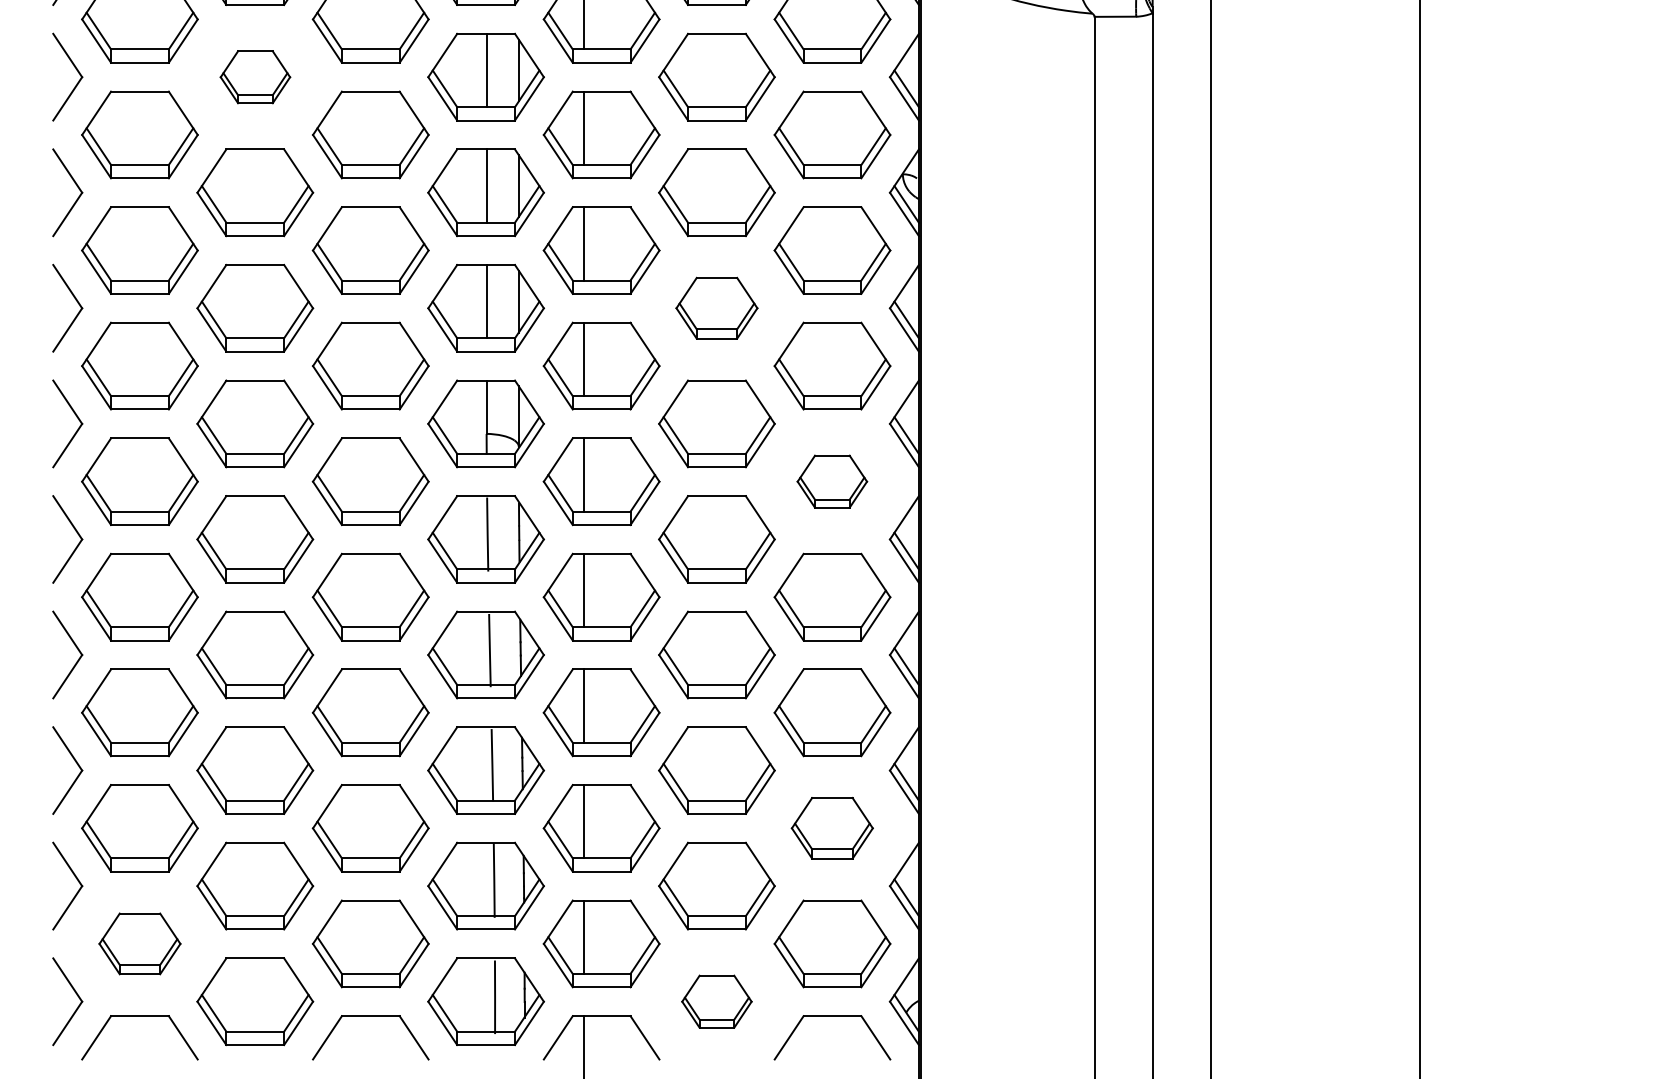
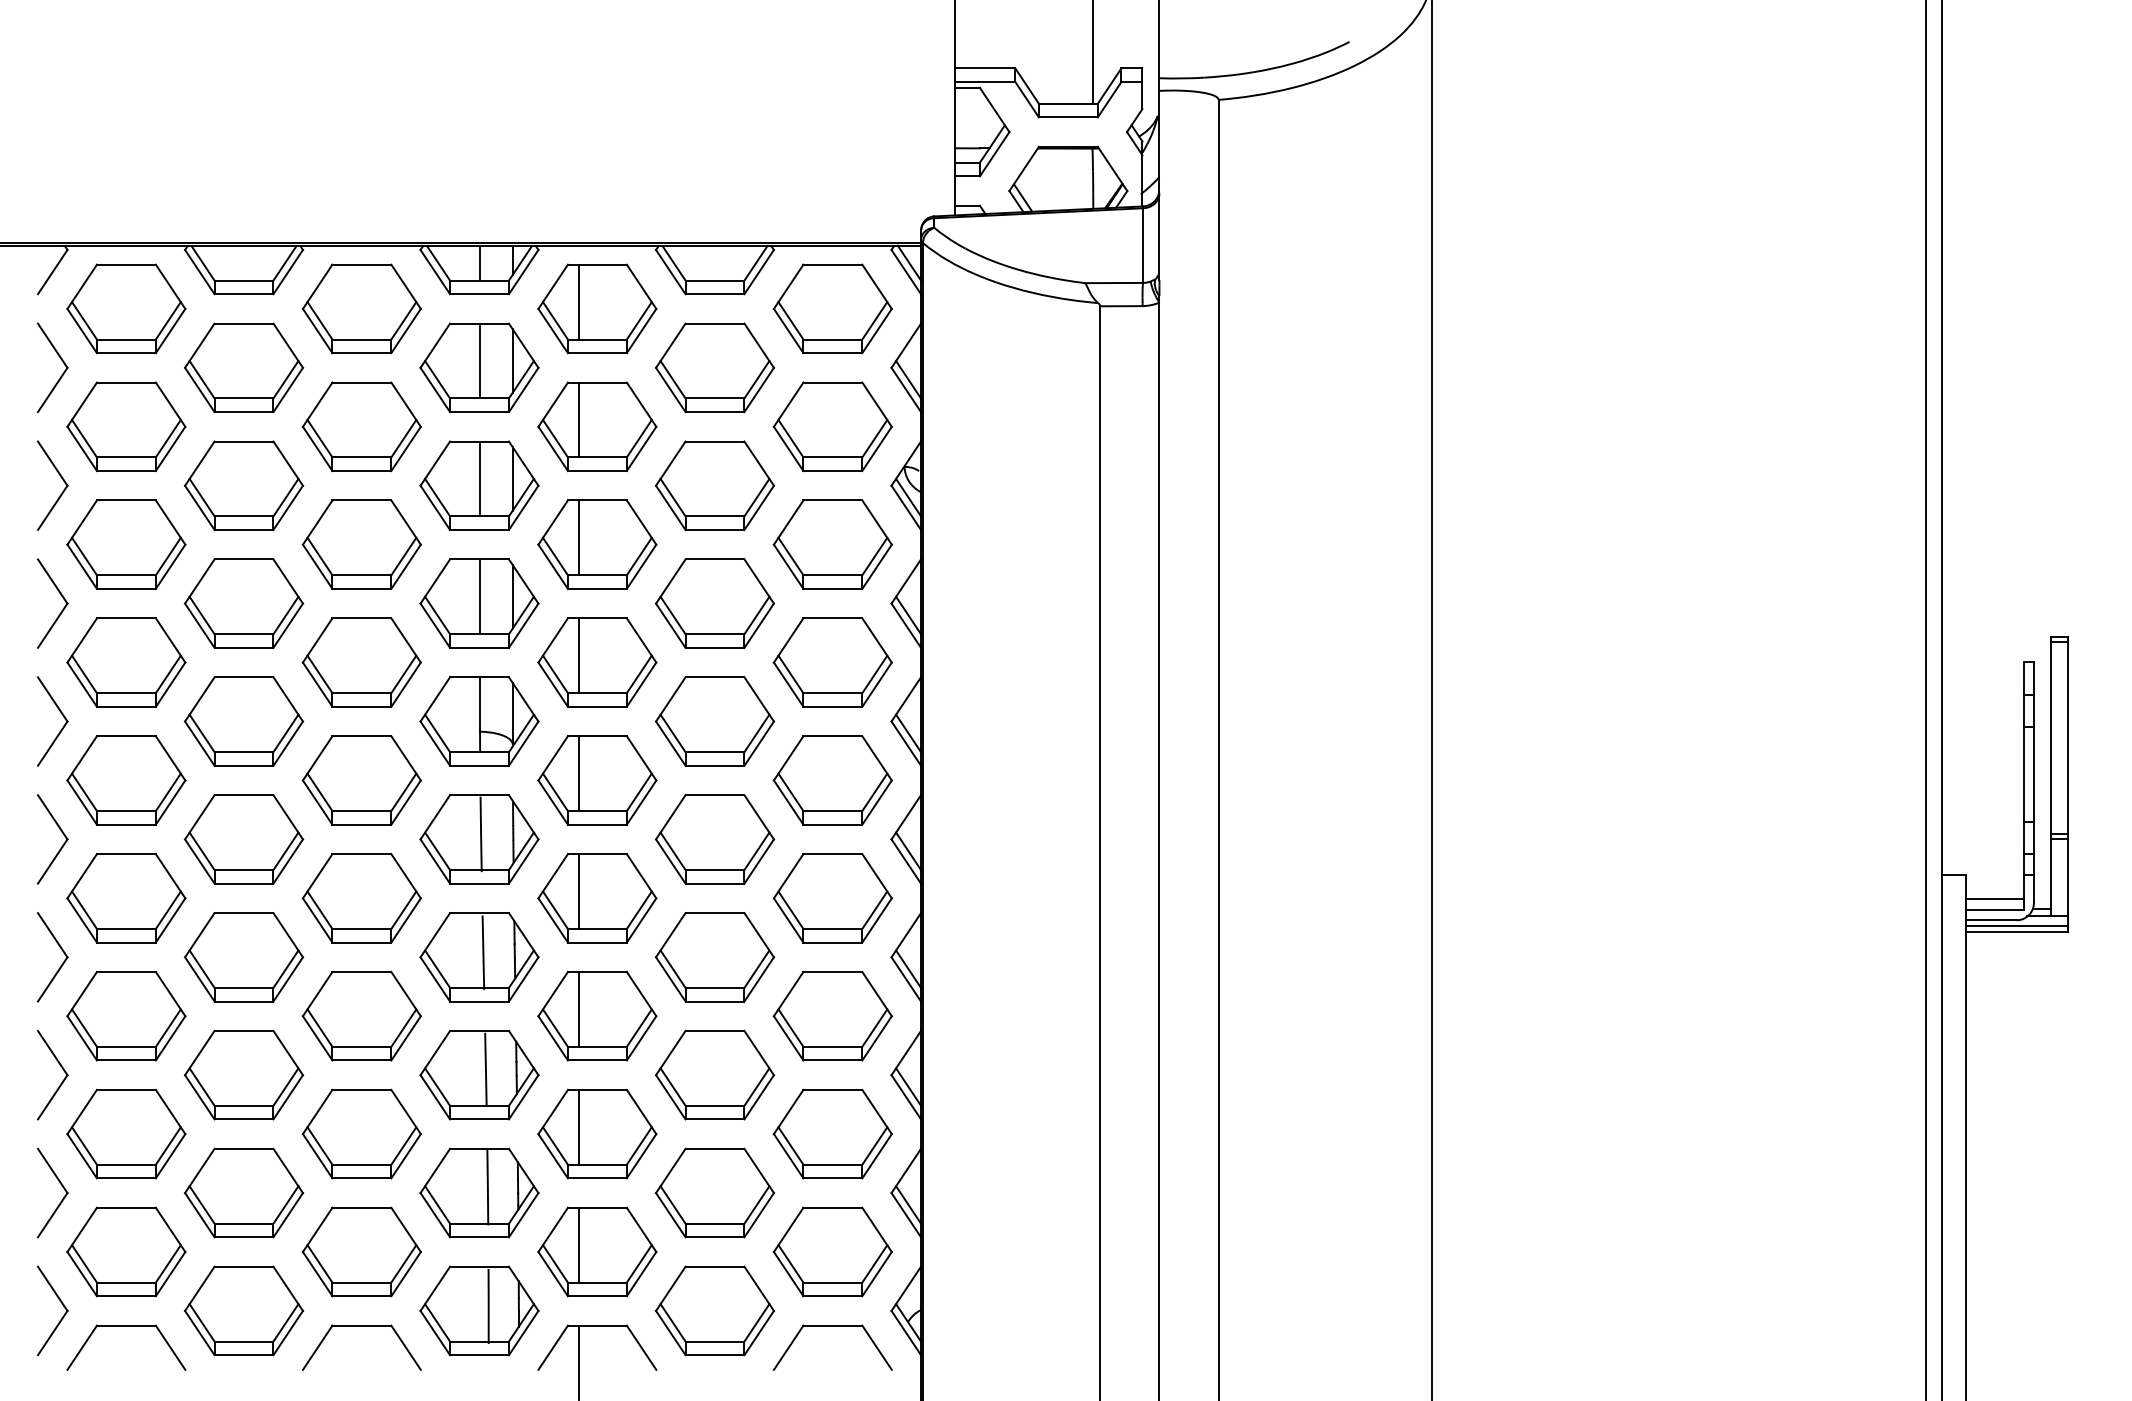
part: (255, 76) -> (244, 367), size x1.67
part: (716, 308) -> (714, 603), size x1.43
part: (832, 481) -> (832, 780), size x1.67
part: (832, 827) -> (832, 1133), size x1.43
part: (140, 943) -> (126, 1251), size x1.43
part: (716, 1001) -> (714, 1310), size x1.67

